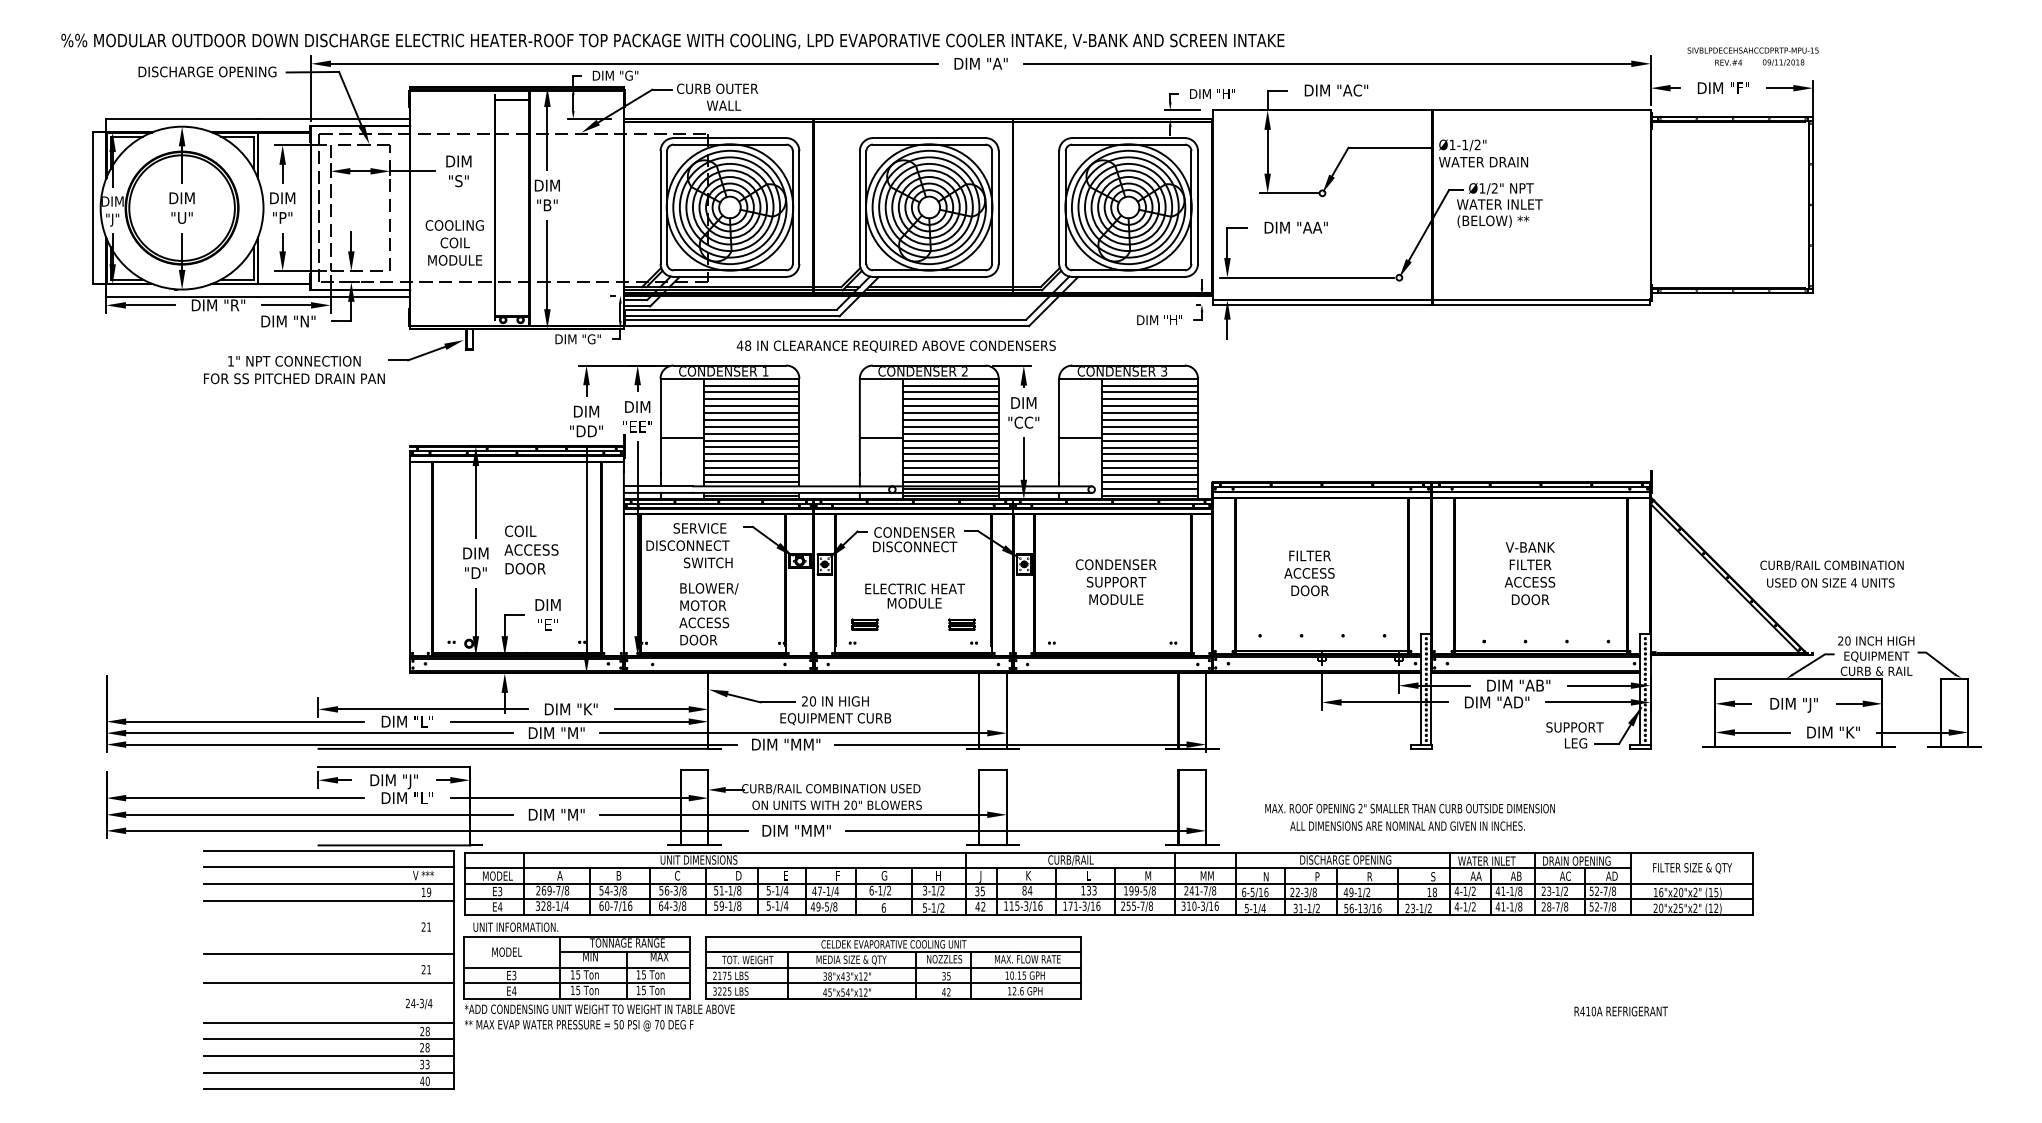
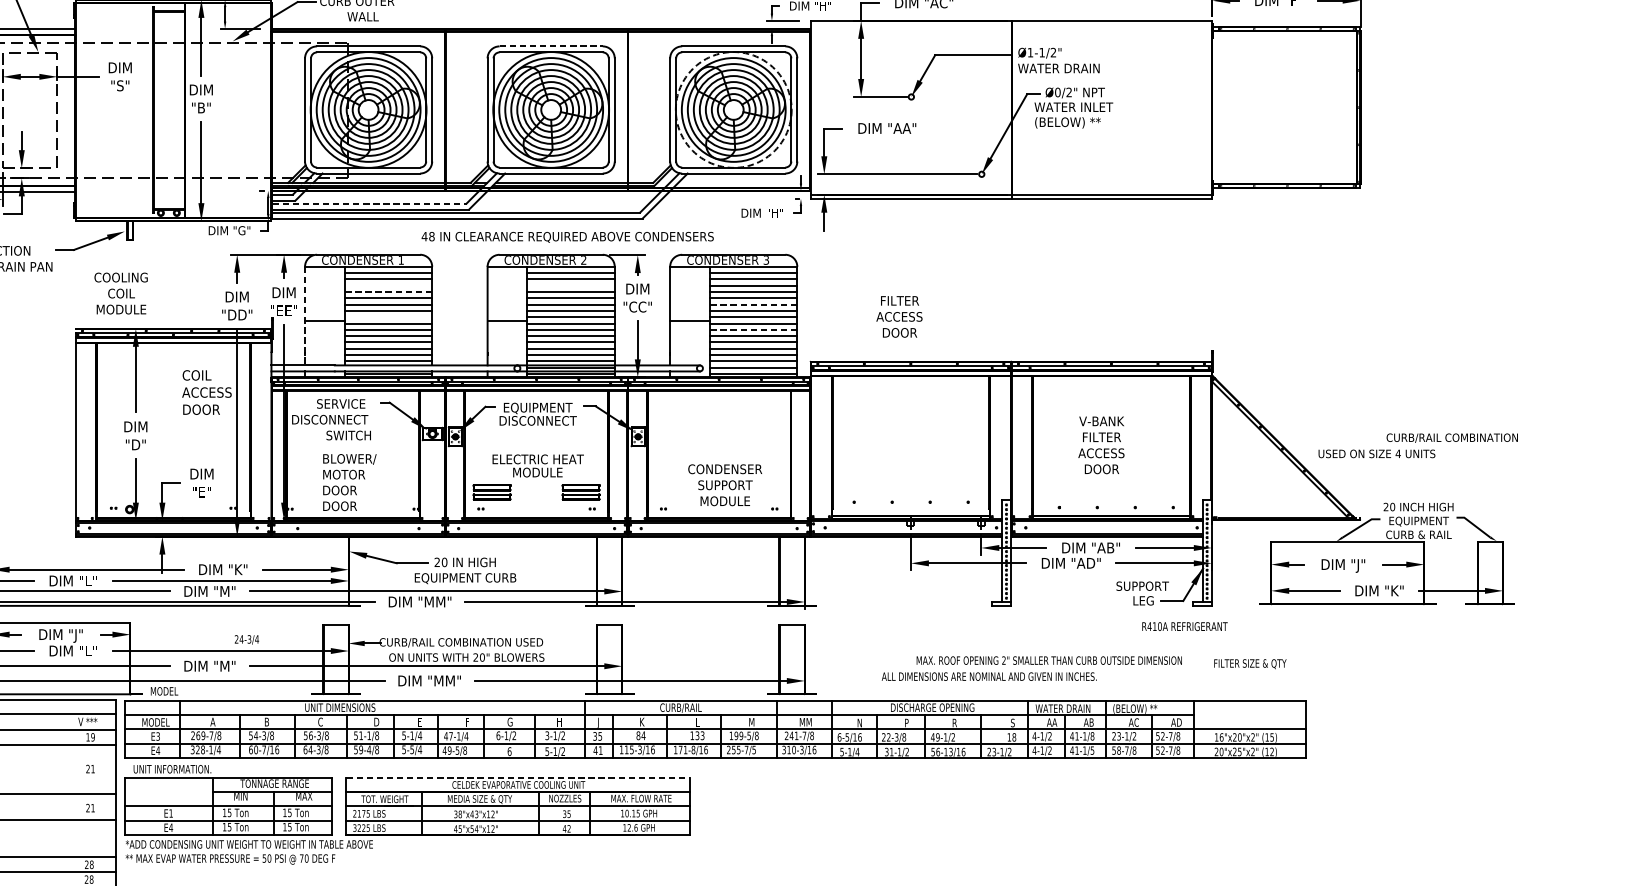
line: (929, 138) -> (551, 46), solid -> dashed
text: (1482, 188) -> (1057, 92), Ø1/2" -> Ø0/2"
circle: (1128, 207) -> (733, 109), solid -> dashed
text: (454, 242) -> (120, 293), moved
line: (730, 309) -> (369, 203), solid -> dashed
text: (895, 346) -> (566, 237), moved
line: (751, 399) -> (388, 285), removed
line: (950, 399) -> (570, 285), removed
line: (751, 406) -> (388, 292), solid -> dashed
line: (1150, 420) -> (753, 305), solid -> dashed
line: (660, 432) -> (304, 316), solid -> dashed
line: (751, 433) -> (388, 316), removed
line: (1150, 447) -> (753, 329), solid -> dashed
text: (914, 533) -> (537, 408), CONDENSER -> EQUIPMENT
text: (531, 549) -> (206, 392), moved
text: (1831, 565) -> (1451, 437), moved
text: (1309, 573) -> (899, 316), moved
text: (1116, 581) -> (725, 484), moved
text: (704, 622) -> (345, 490), ACCESS -> DOOR
part: (864, 624) -> (491, 491), size x1.6
part: (961, 624) -> (580, 491), size x1.6
text: (1409, 808) -> (1048, 660), moved
text: (1505, 860) -> (1079, 708), WATER INLET -> WATER DRAIN
text: (1576, 861) -> (1144, 709), DRAIN OPENING -> (BELOW) **
text: (1692, 868) -> (1250, 664), moved
text: (730, 905) -> (369, 749), 59-1/8 -> 59-4/8
text: (777, 905) -> (412, 749), 5-1/4 -> 5-5/4
text: (1084, 905) -> (693, 749), 171-3/16 -> 171-8/16
text: (1150, 905) -> (753, 749), 255-7/8 -> 255-7/5
text: (983, 906) -> (600, 750), 42 -> 41
text: (1520, 906) -> (1092, 750), 41-1/8 -> 41-1/5
text: (1543, 906) -> (1113, 750), 28-7/8 -> 58-7/8
line: (893, 936) -> (518, 777), solid -> dashed
text: (507, 951) -> (164, 690), moved
text: (514, 975) -> (171, 813), E3 -> E1
text: (418, 1003) -> (246, 639), moved
text: (1620, 1011) -> (1184, 626), moved

